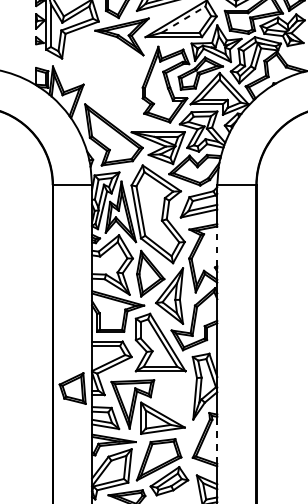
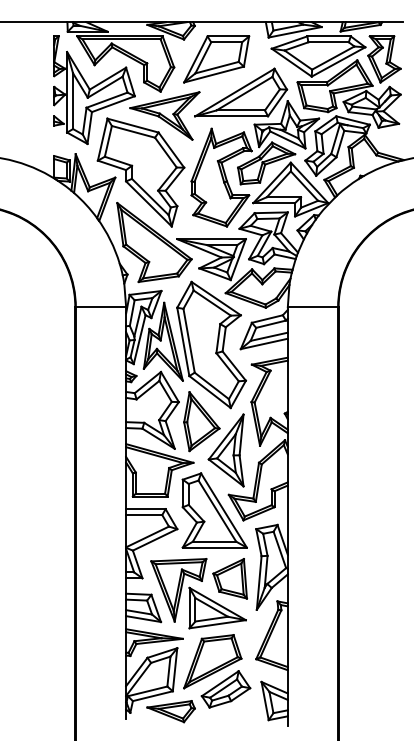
line: (183, 19) -> (244, 93), dashed -> solid
part: (103, 80) -> (140, 172), added
line: (217, 246) -> (287, 386), dashed -> solid
part: (72, 388) -> (229, 578), moved
line: (217, 440) -> (287, 636), dashed -> solid

